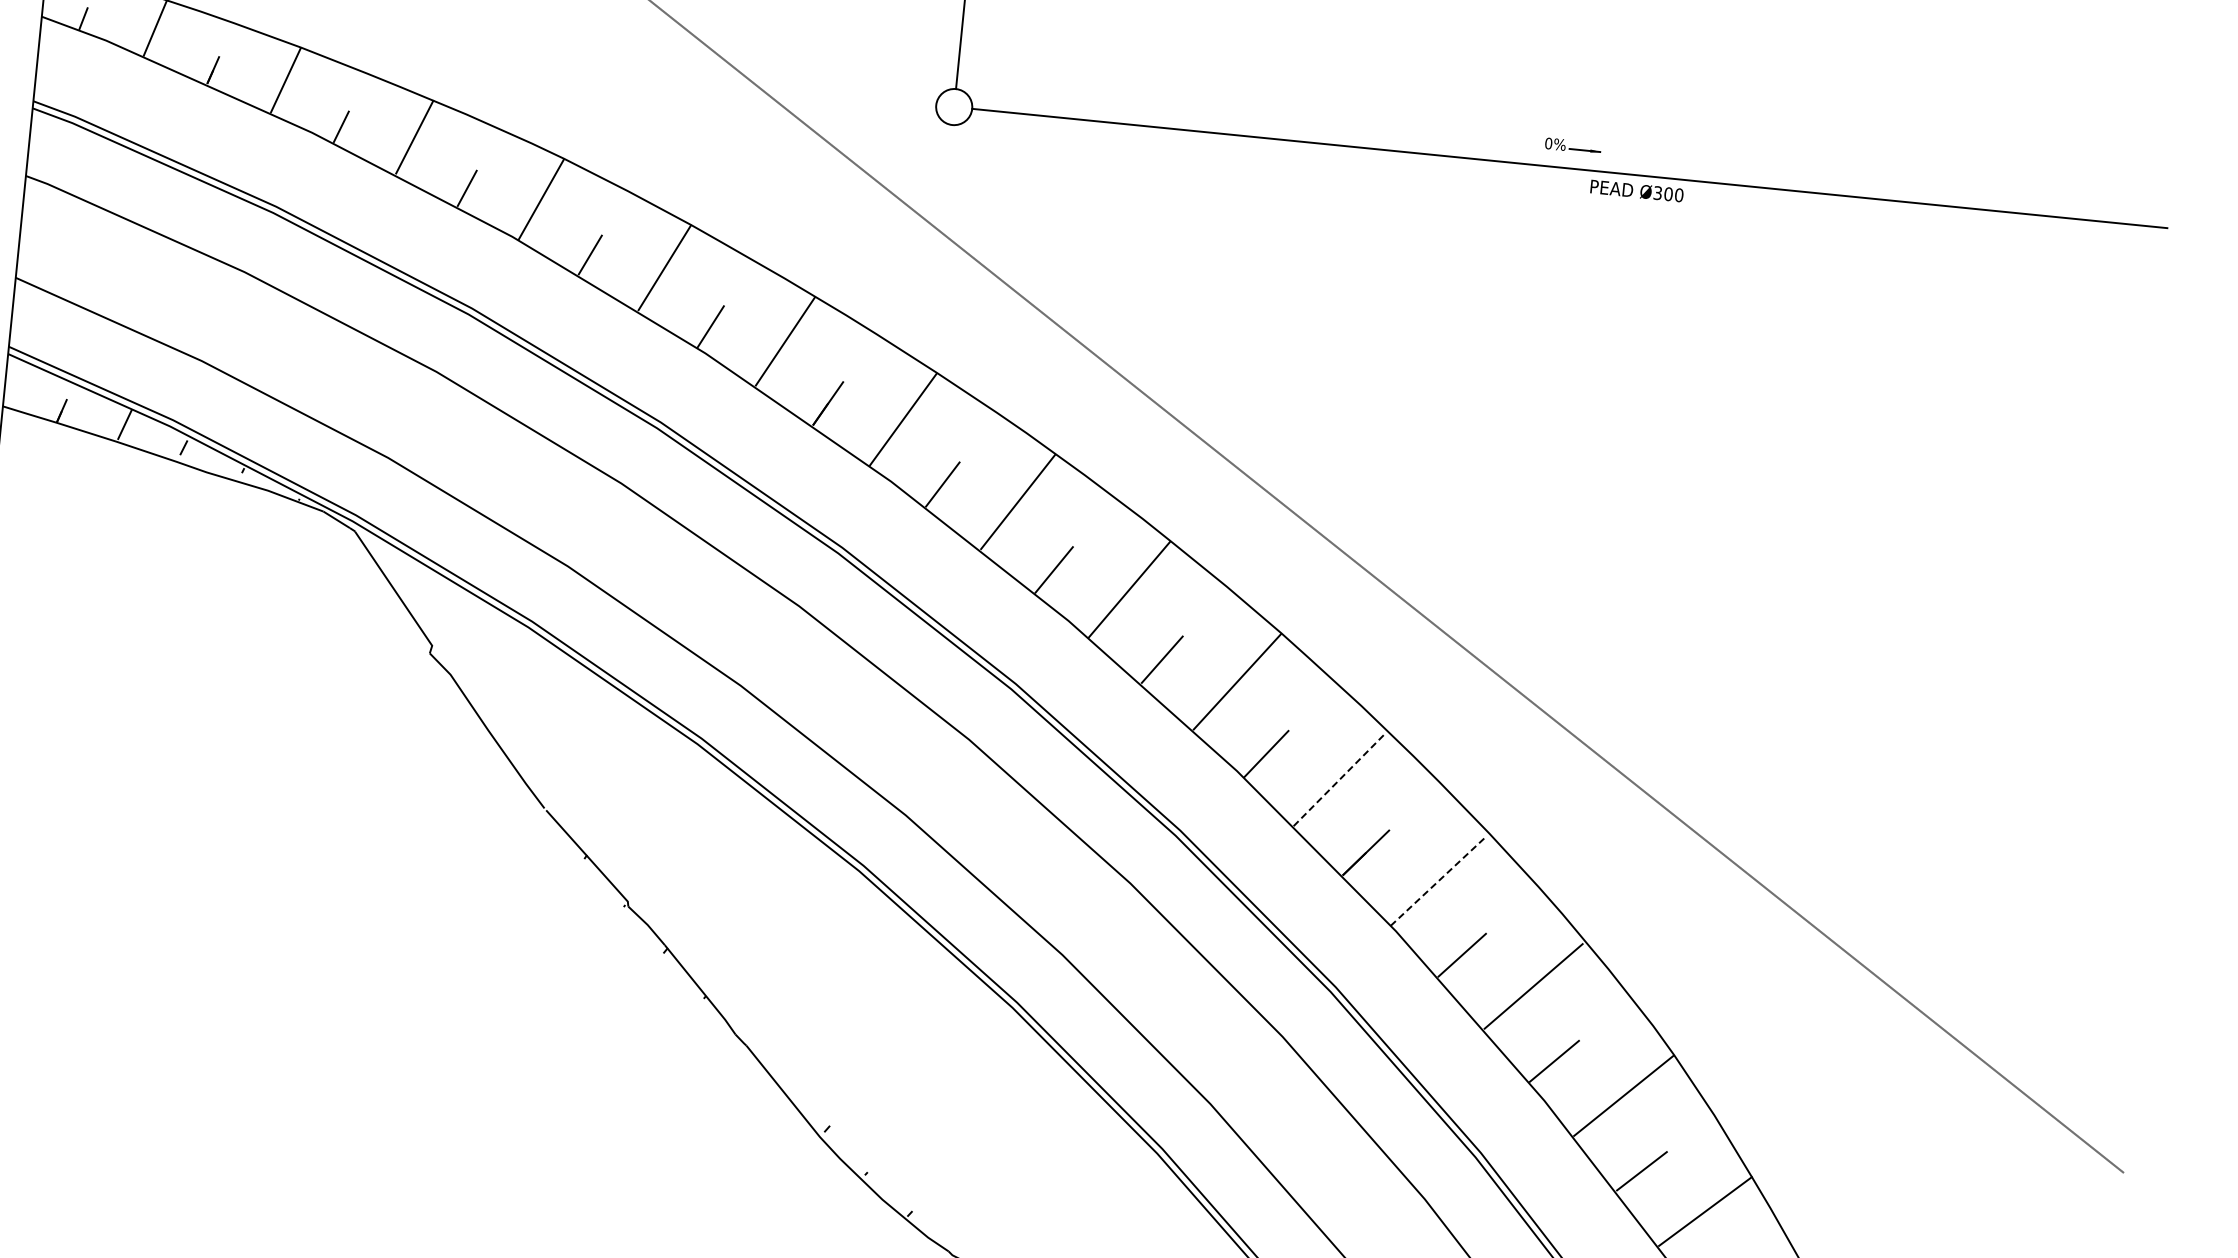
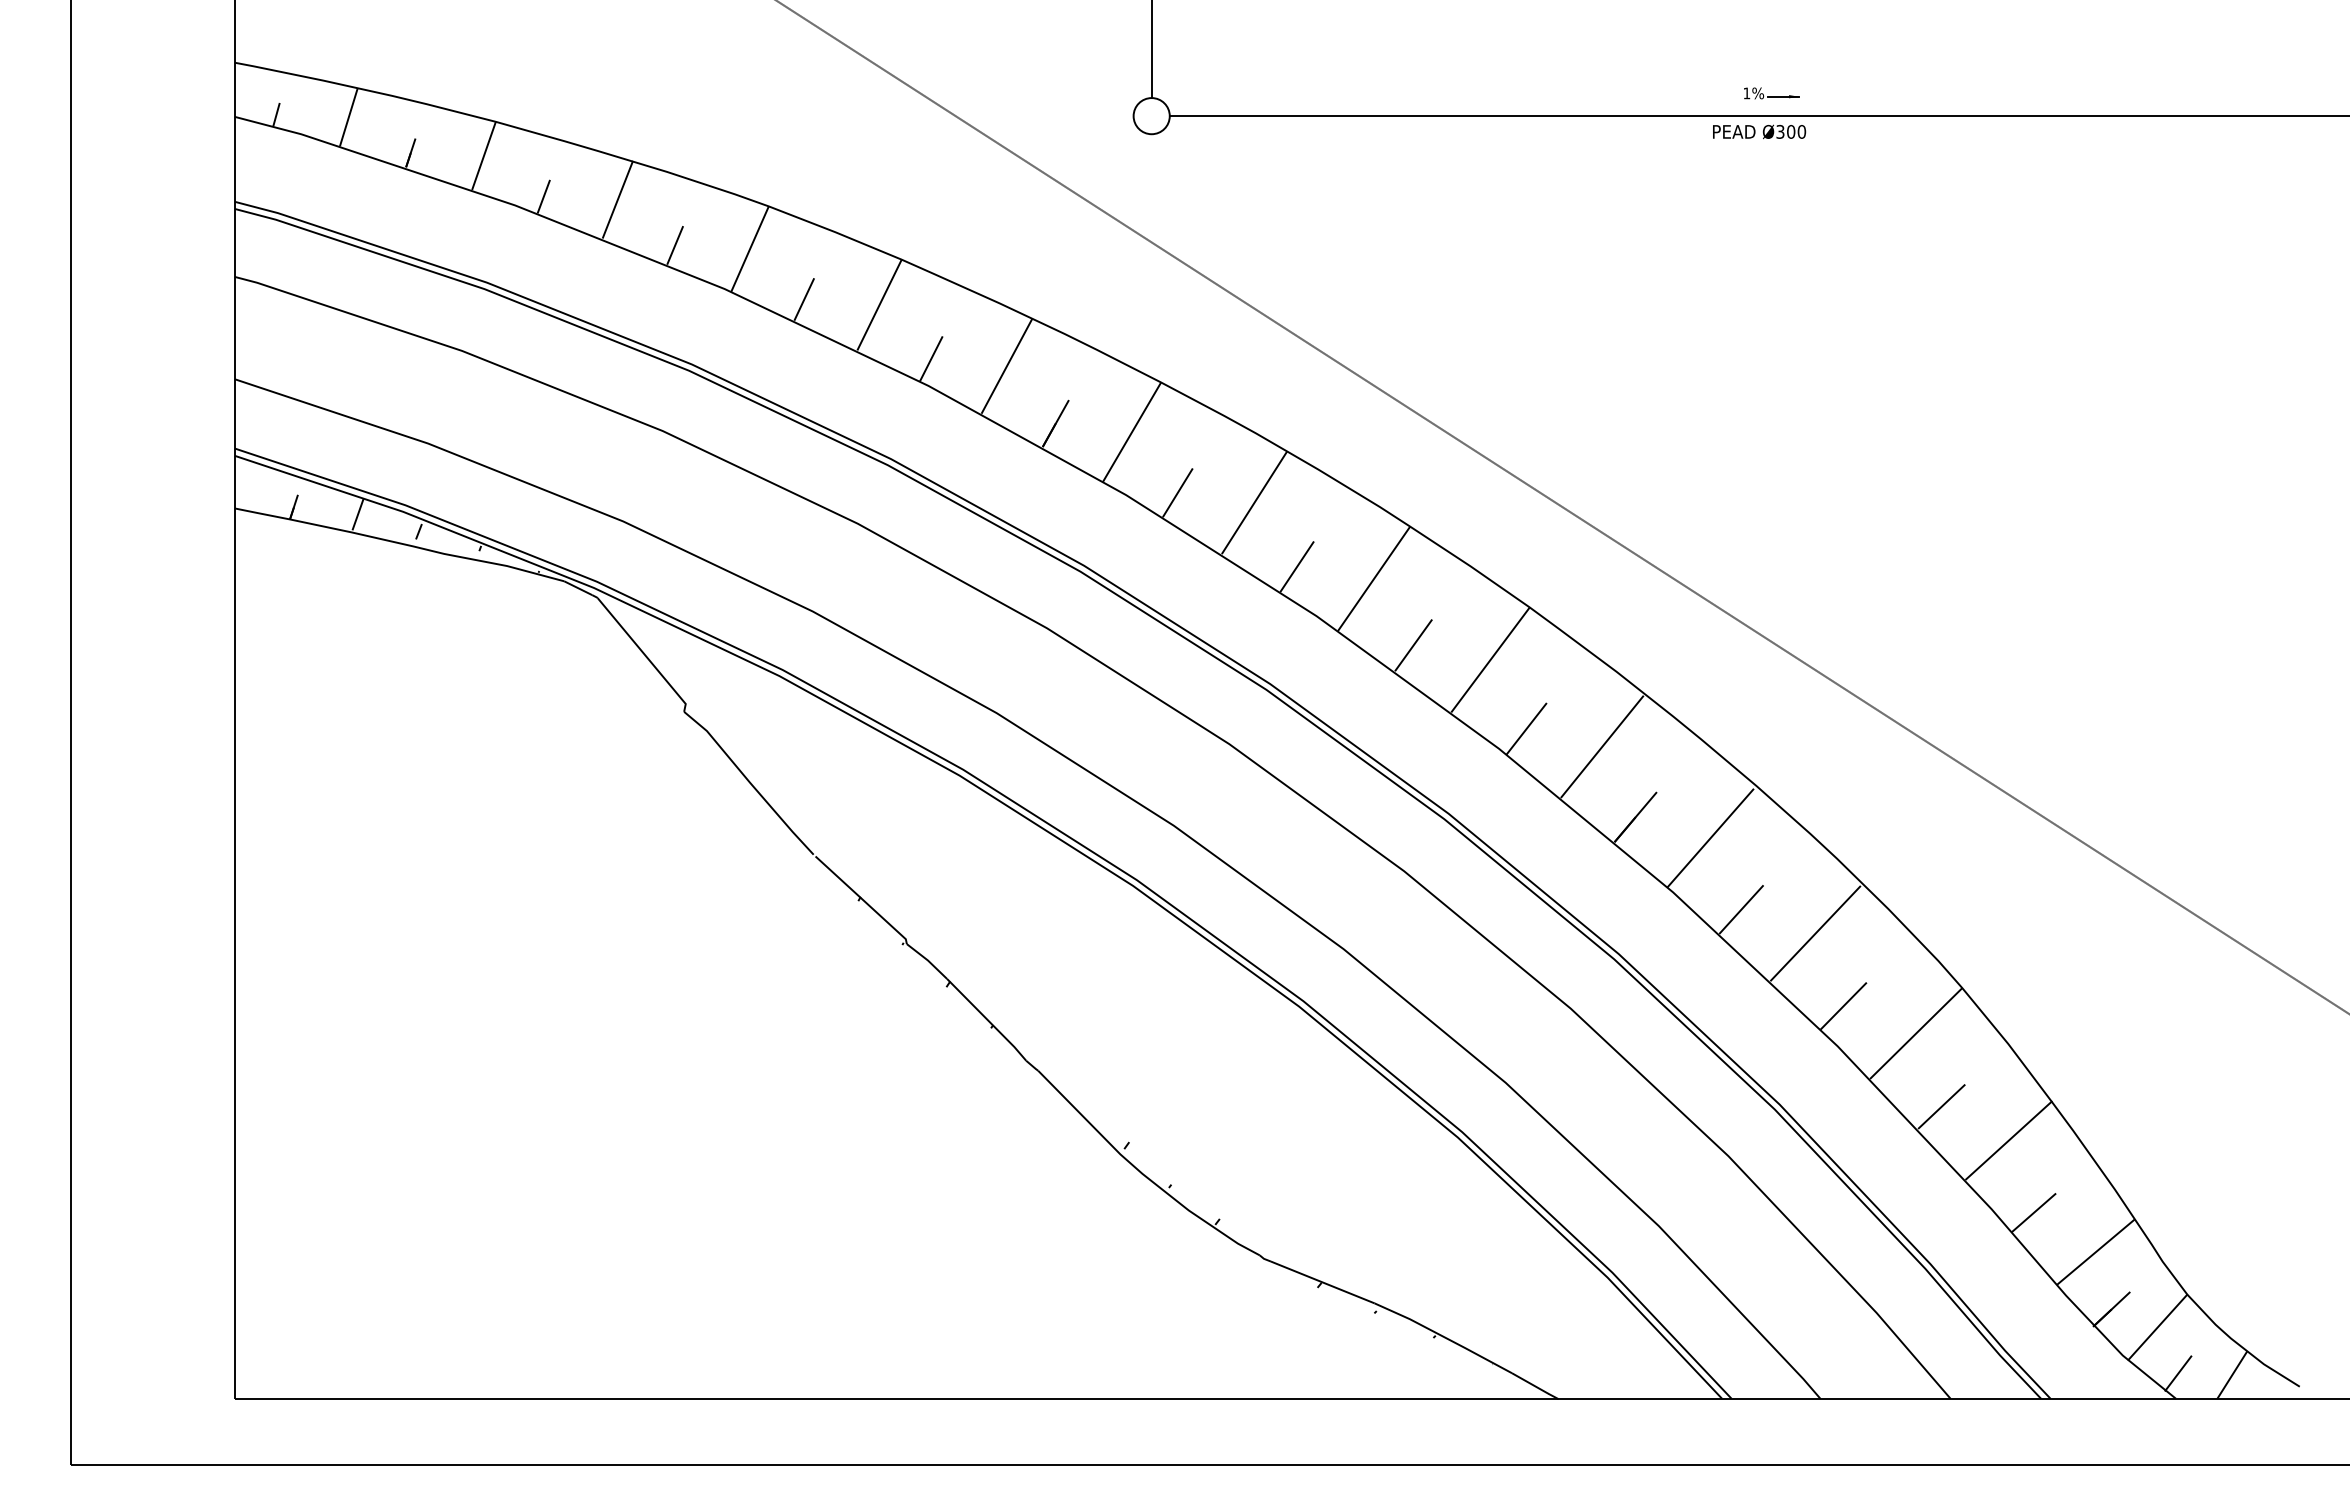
text: (1548, 143) -> (1746, 93), 0% -> 1%
text: (1637, 190) -> (1759, 131), moved
line: (1340, 779) -> (1602, 746), dashed -> solid
line: (1438, 881) -> (1710, 838), dashed -> solid

